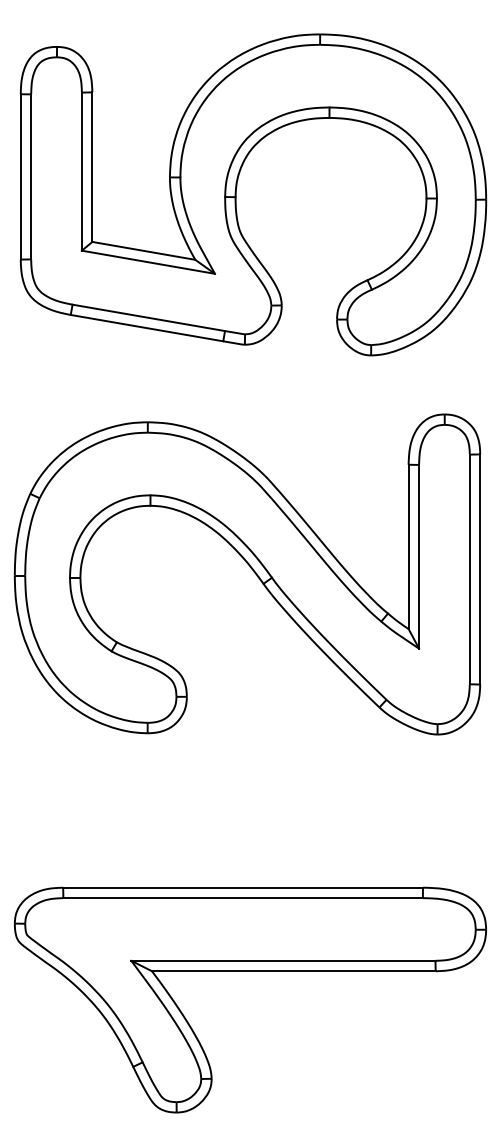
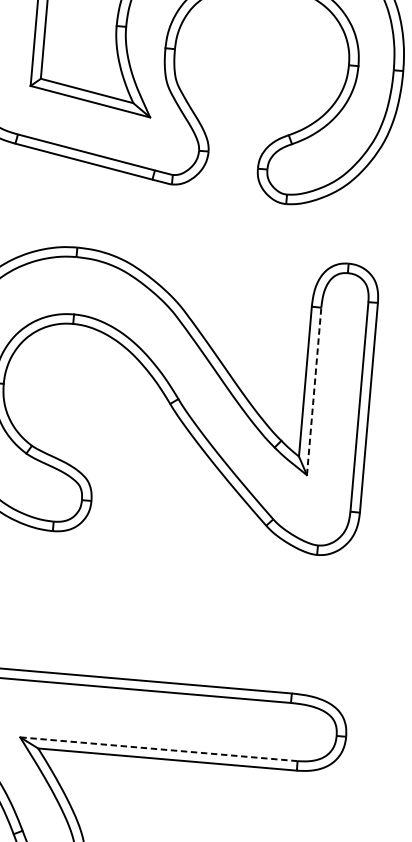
line: (419, 556) -> (314, 391), solid -> dashed
line: (282, 960) -> (158, 748), solid -> dashed

